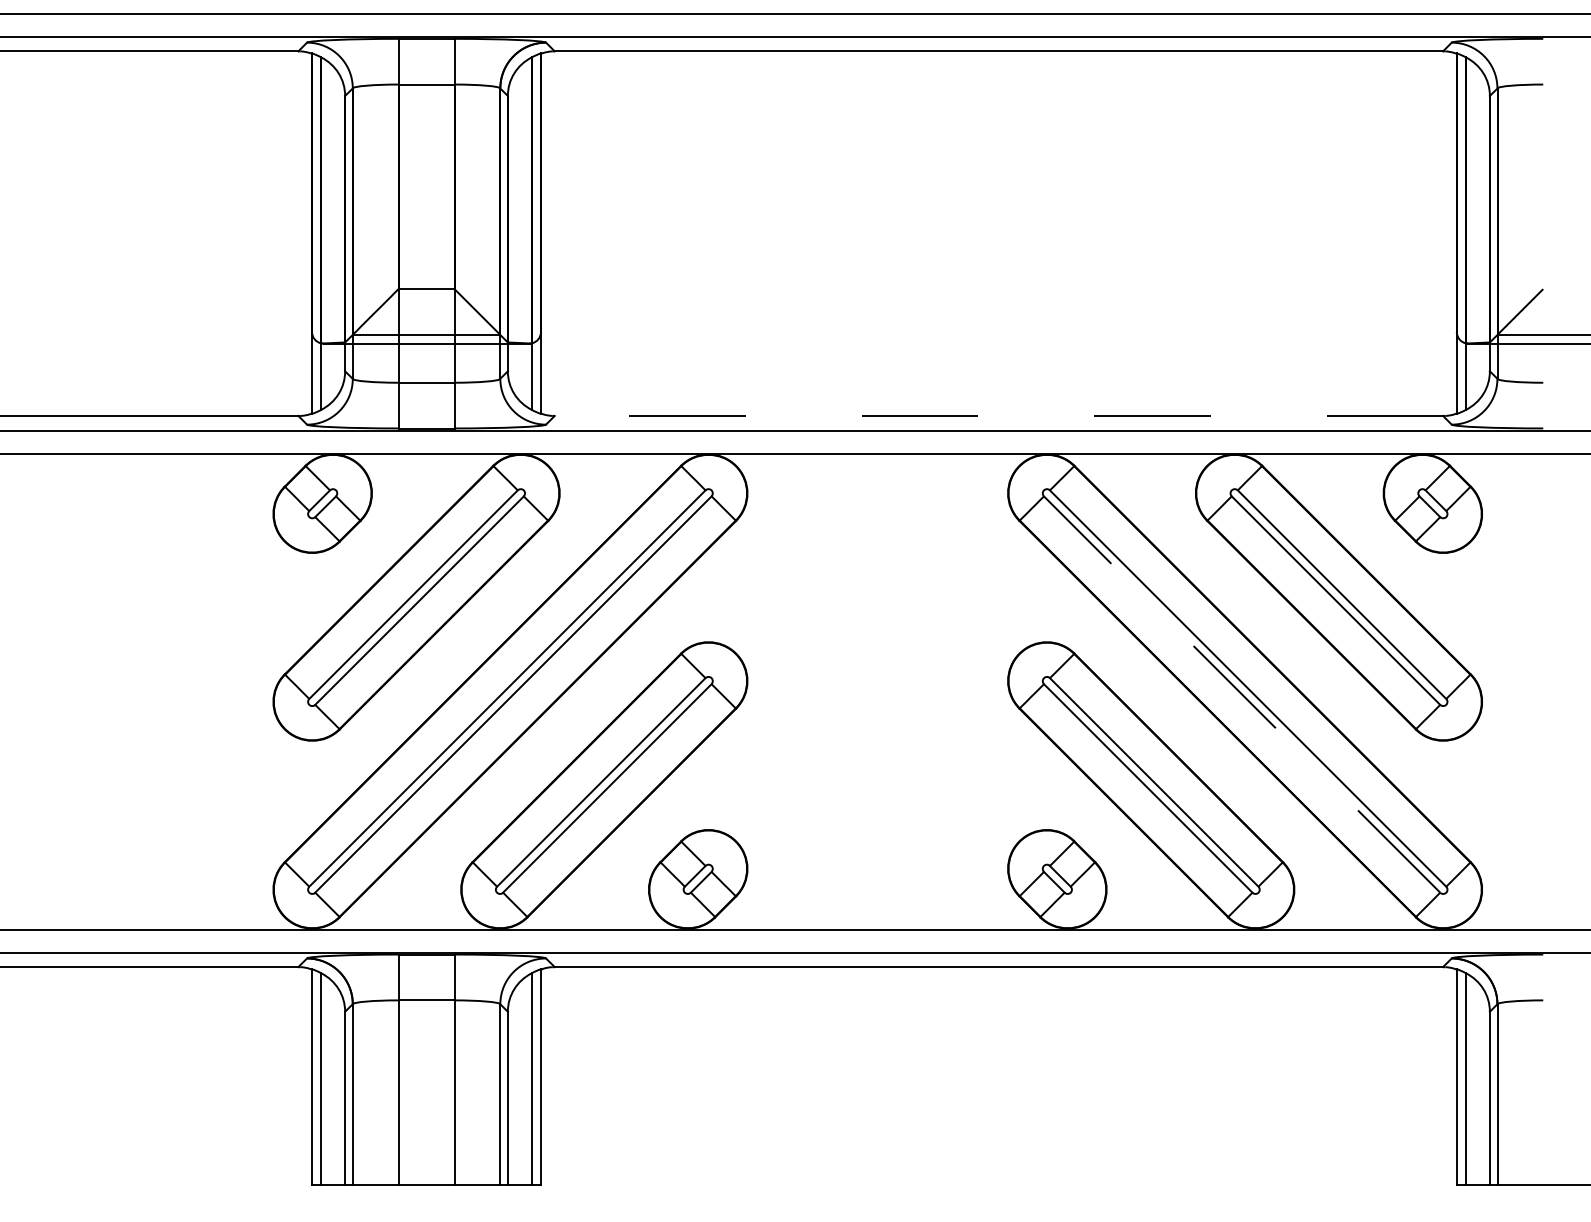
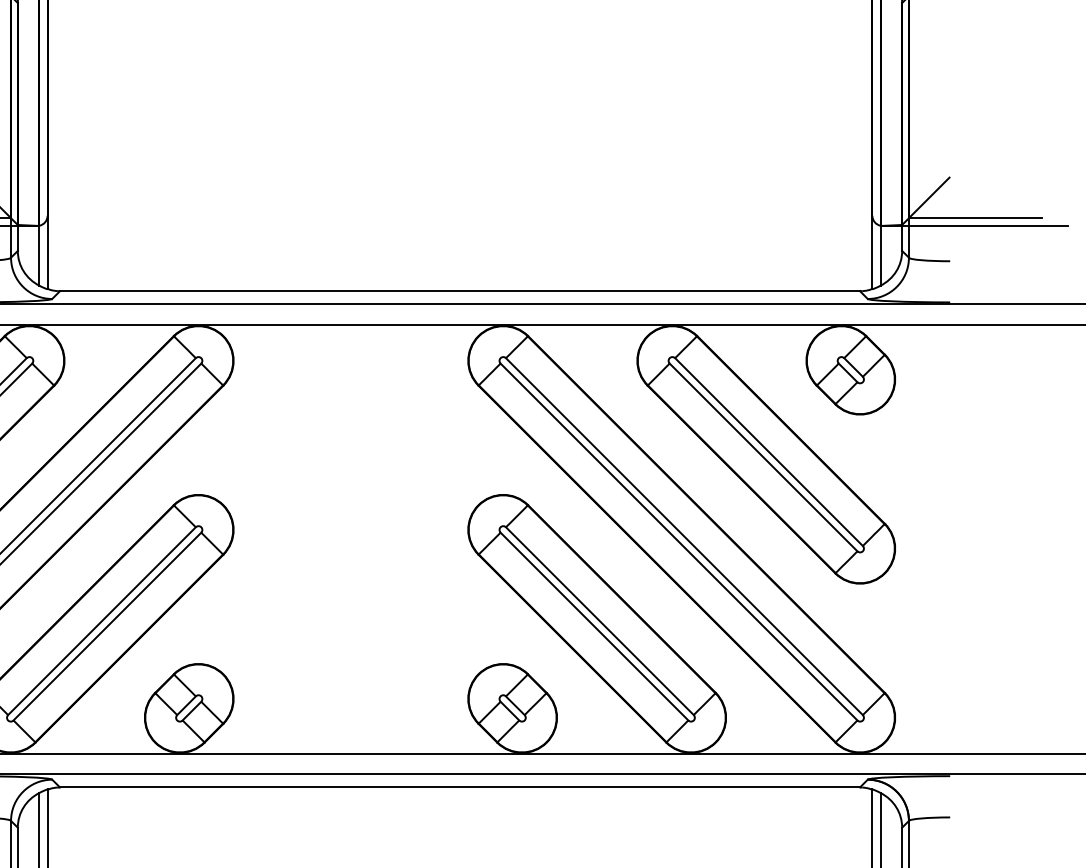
line: (998, 415) -> (459, 290), dashed -> solid
line: (1241, 694) -> (678, 541), dashed -> solid

